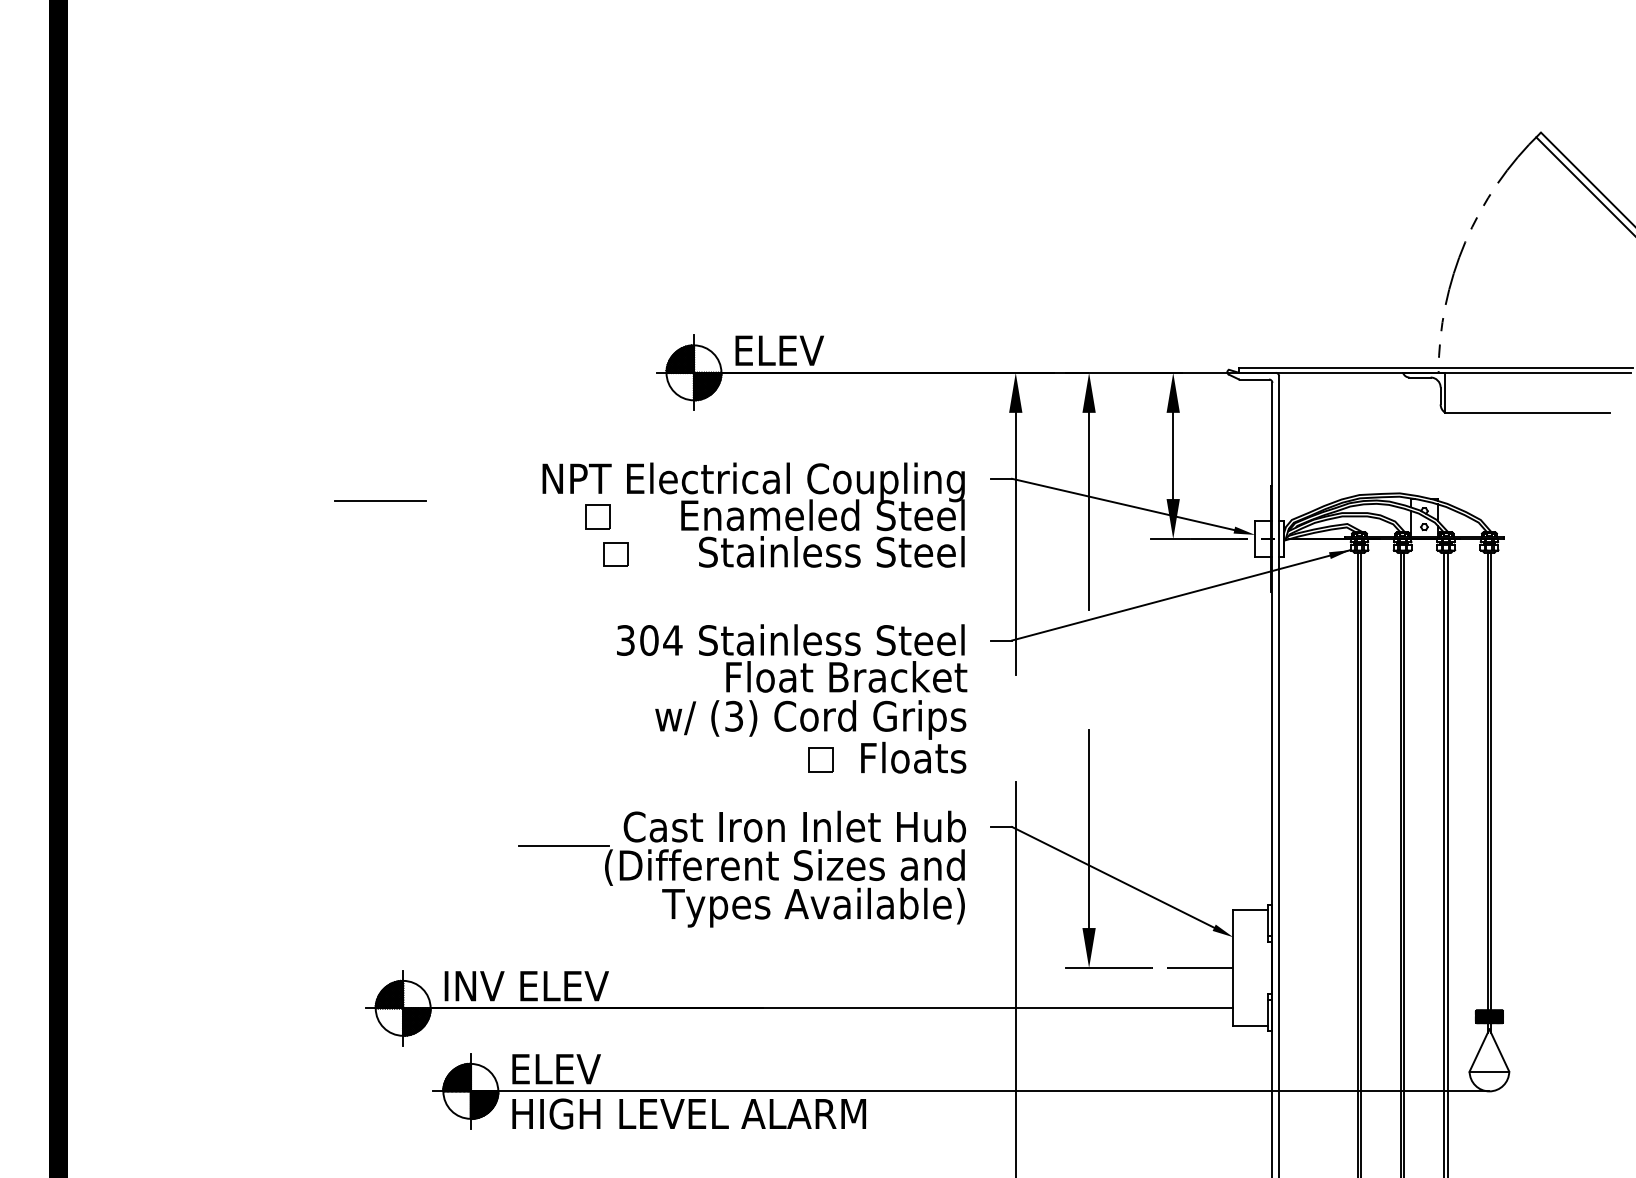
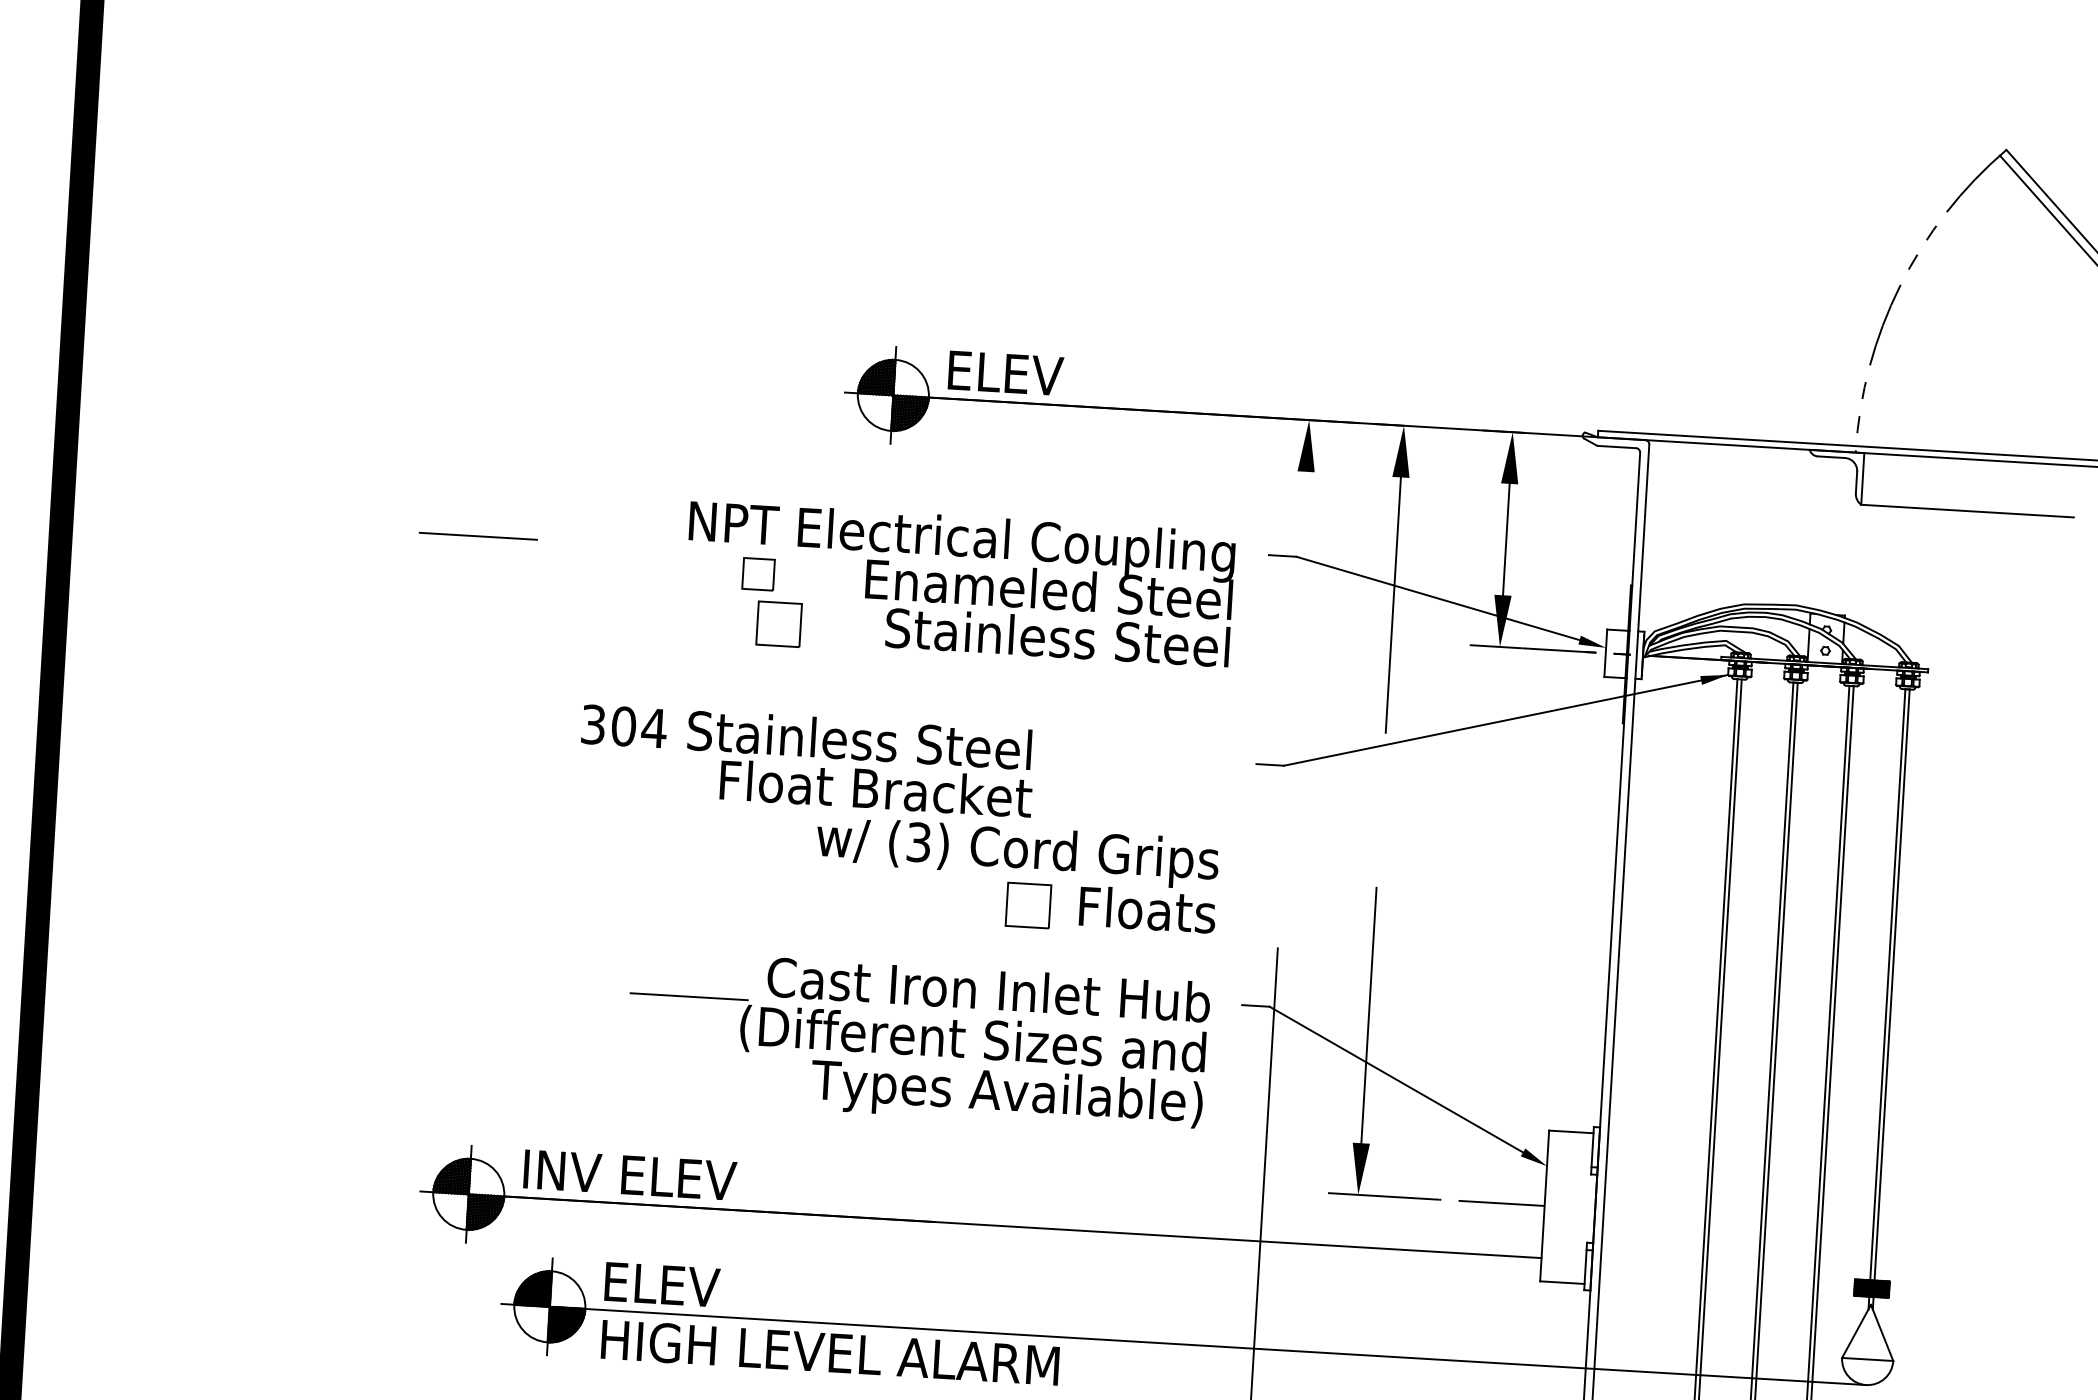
line: (1015, 543) -> (1295, 640), removed
part: (615, 554) -> (777, 624), size x1.4
text: (792, 658) -> (807, 760), moved
part: (820, 759) -> (1027, 904), size x1.4

